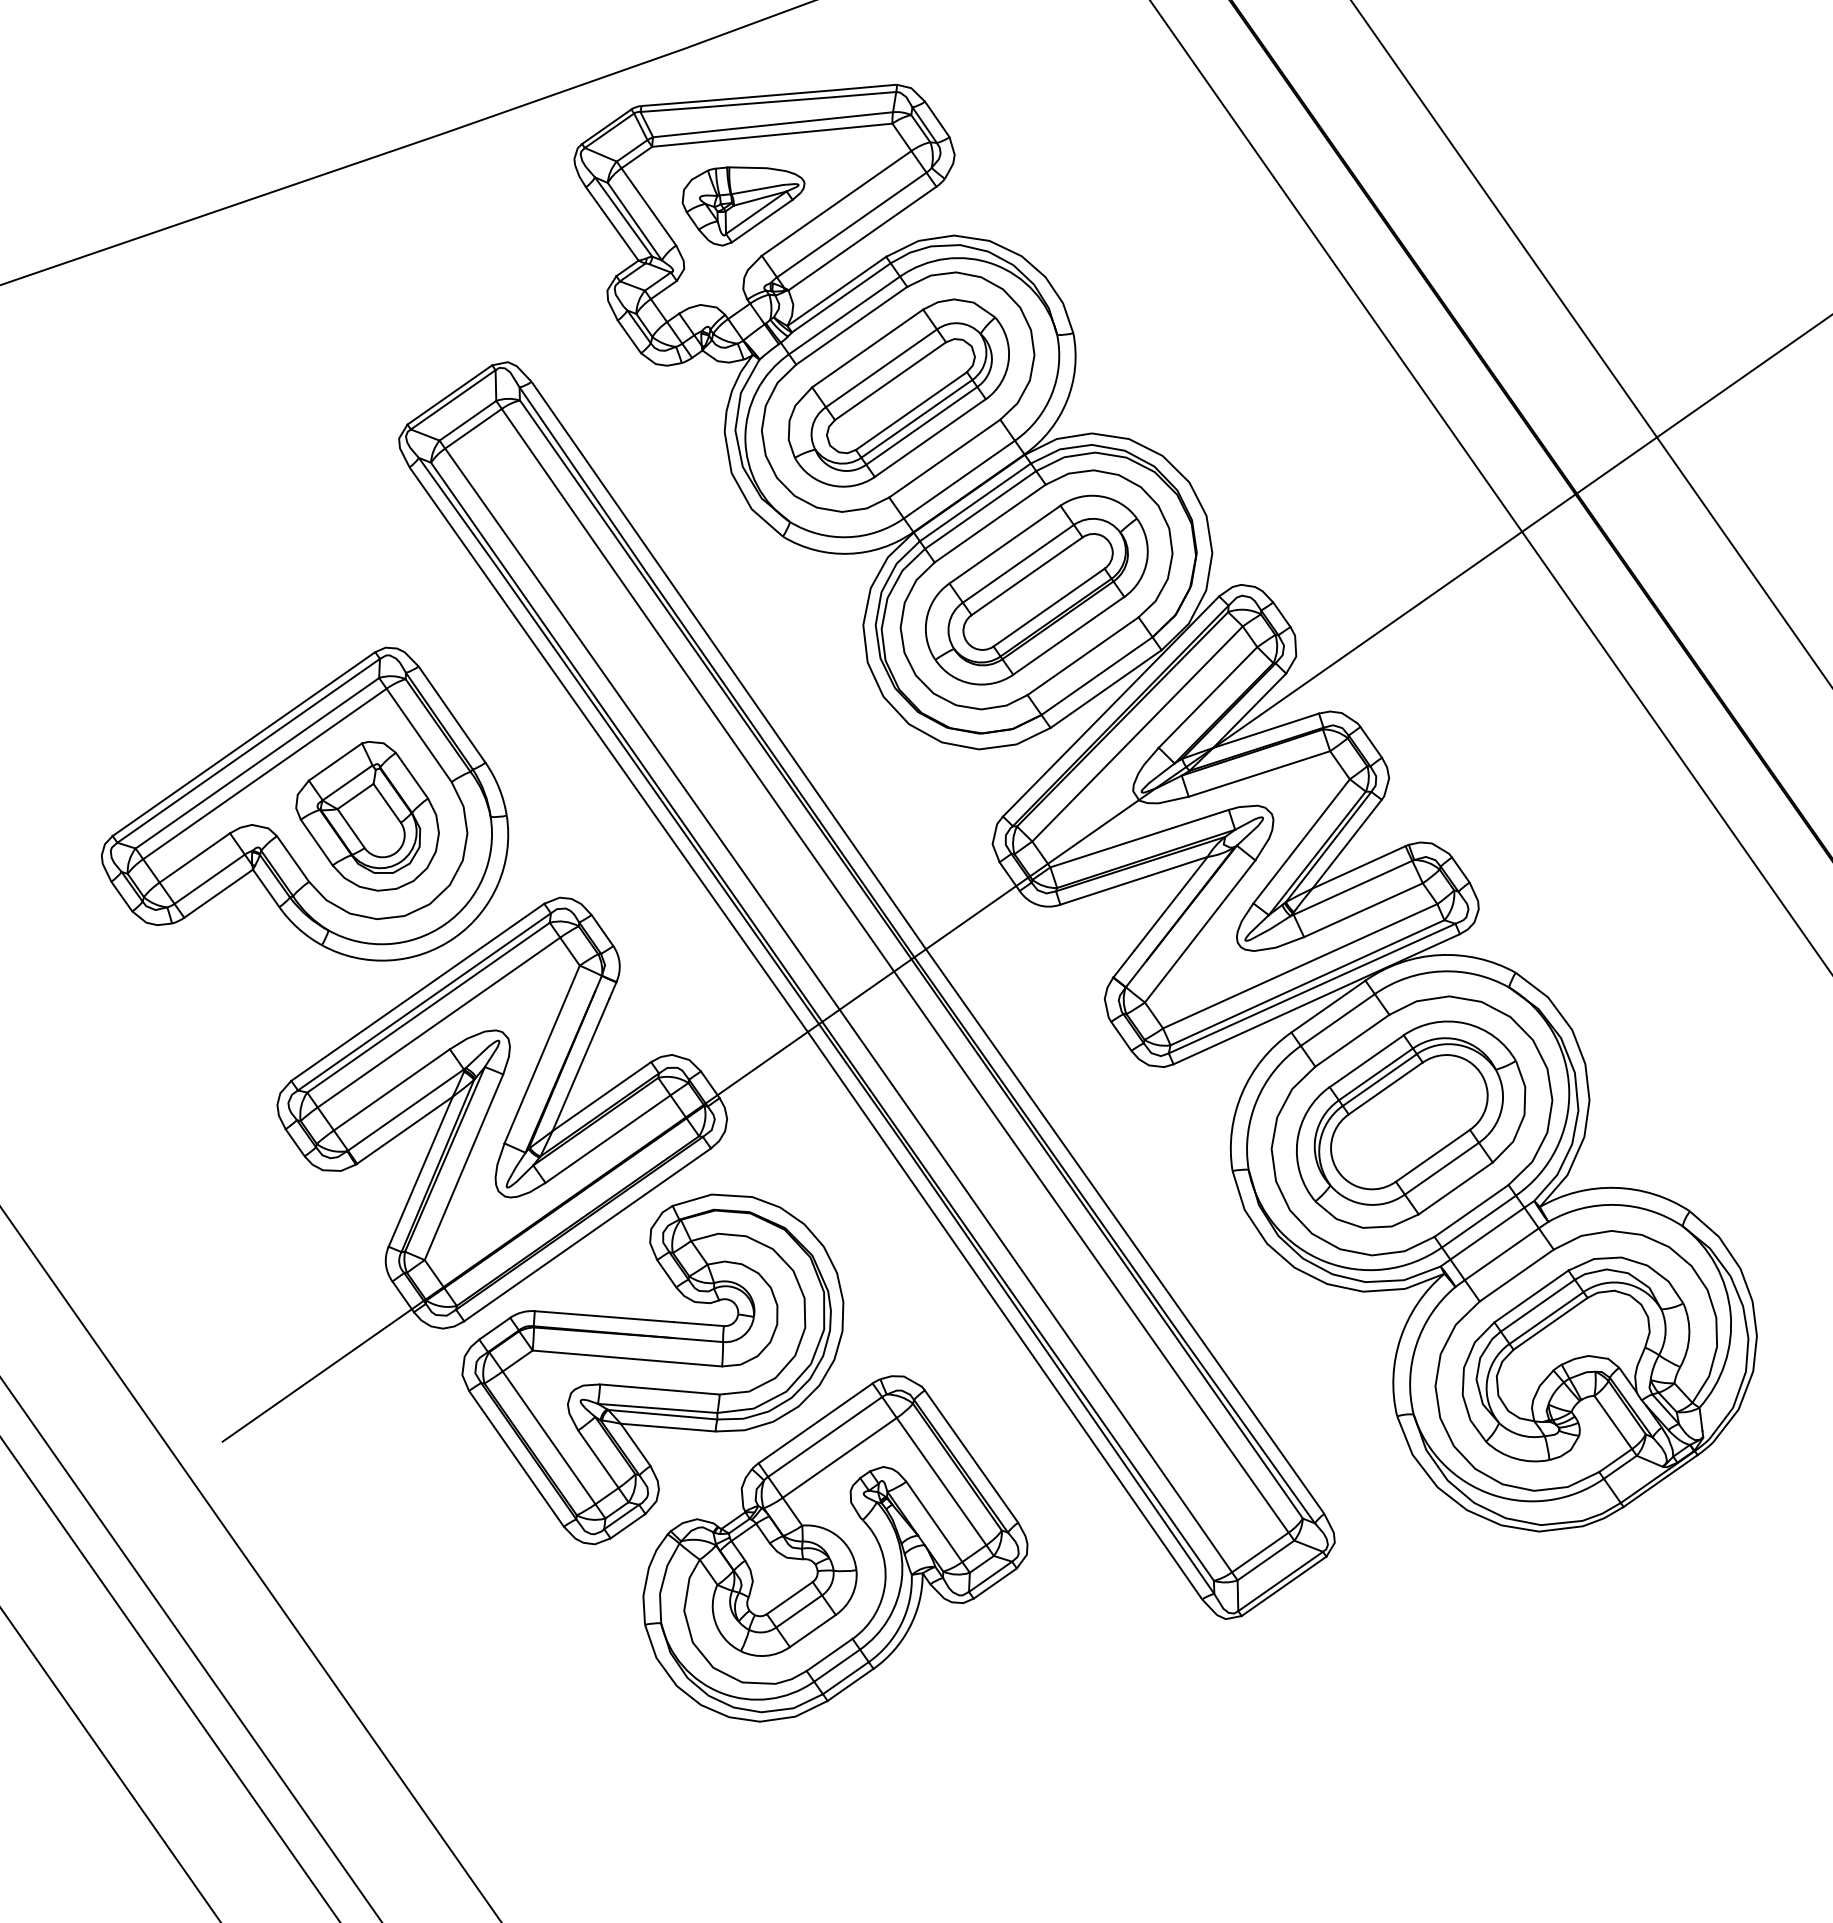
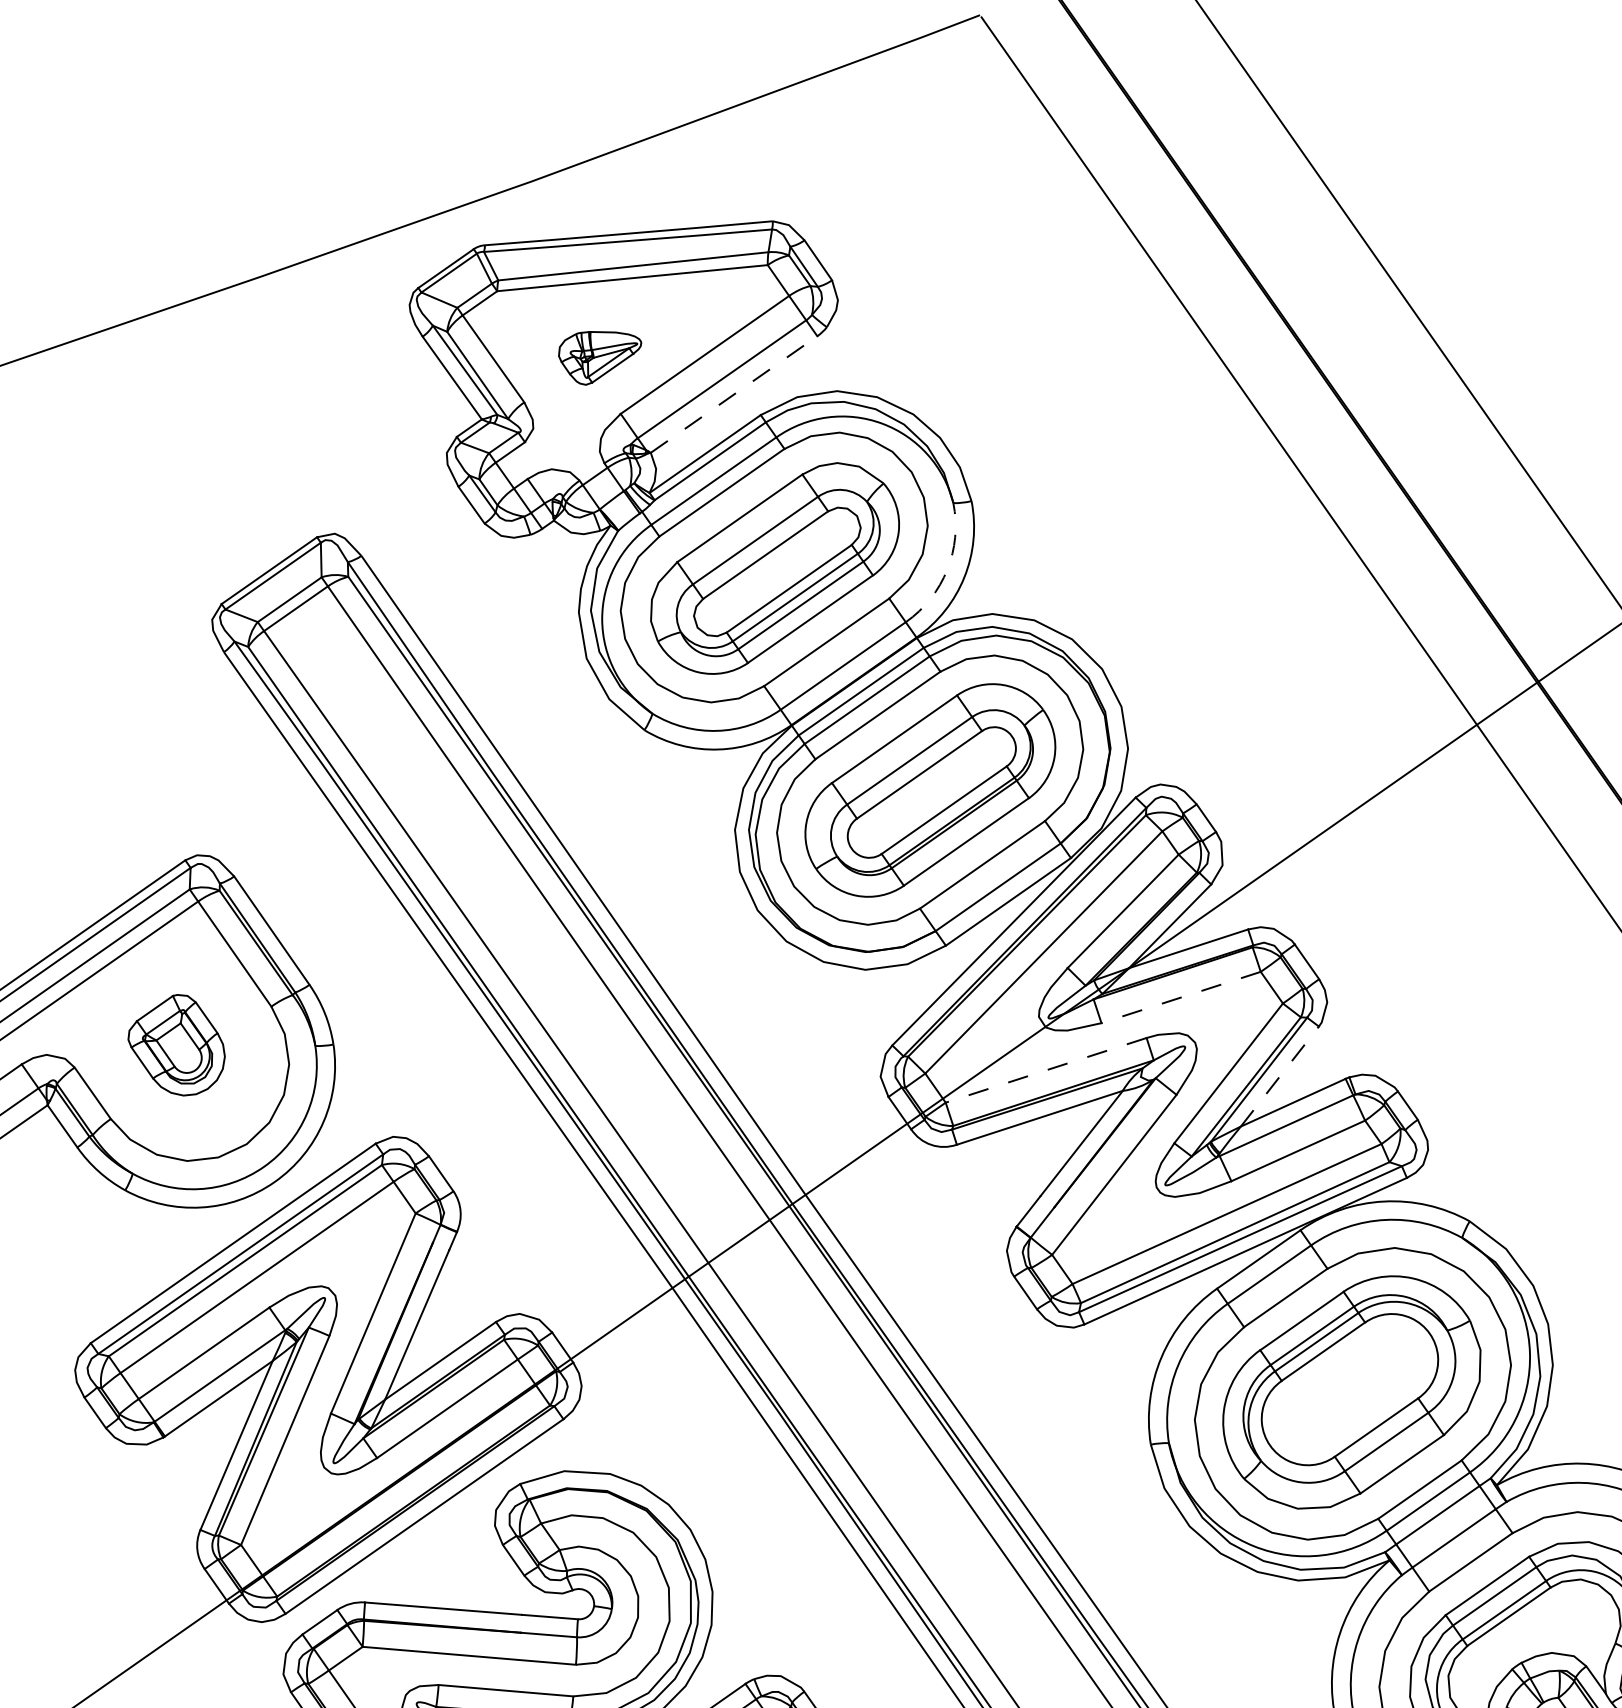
part: (743, 206) -> (600, 358), size x0.6
line: (862, 238) -> (734, 394), solid -> dashed
arc: (1051, 394) -> (946, 570), solid -> dashed
line: (1258, 774) -> (1180, 998), solid -> dashed
part: (367, 816) -> (176, 1045), size x0.6
line: (1139, 838) -> (1046, 1070), solid -> dashed
line: (1347, 843) -> (1280, 1075), solid -> dashed

